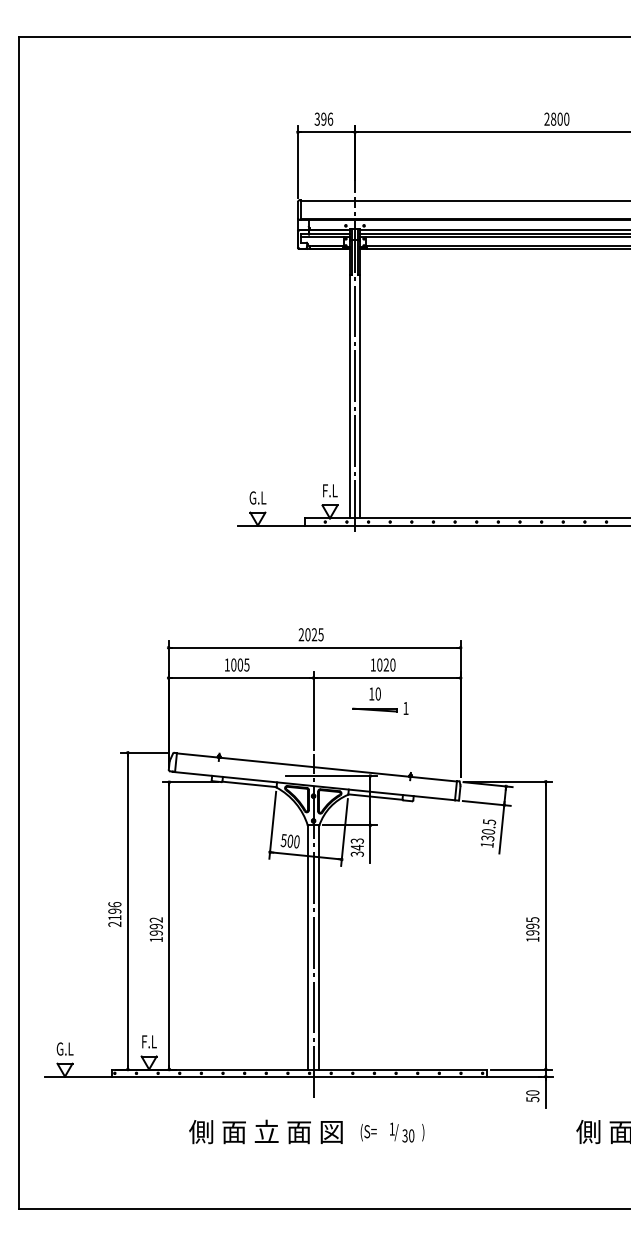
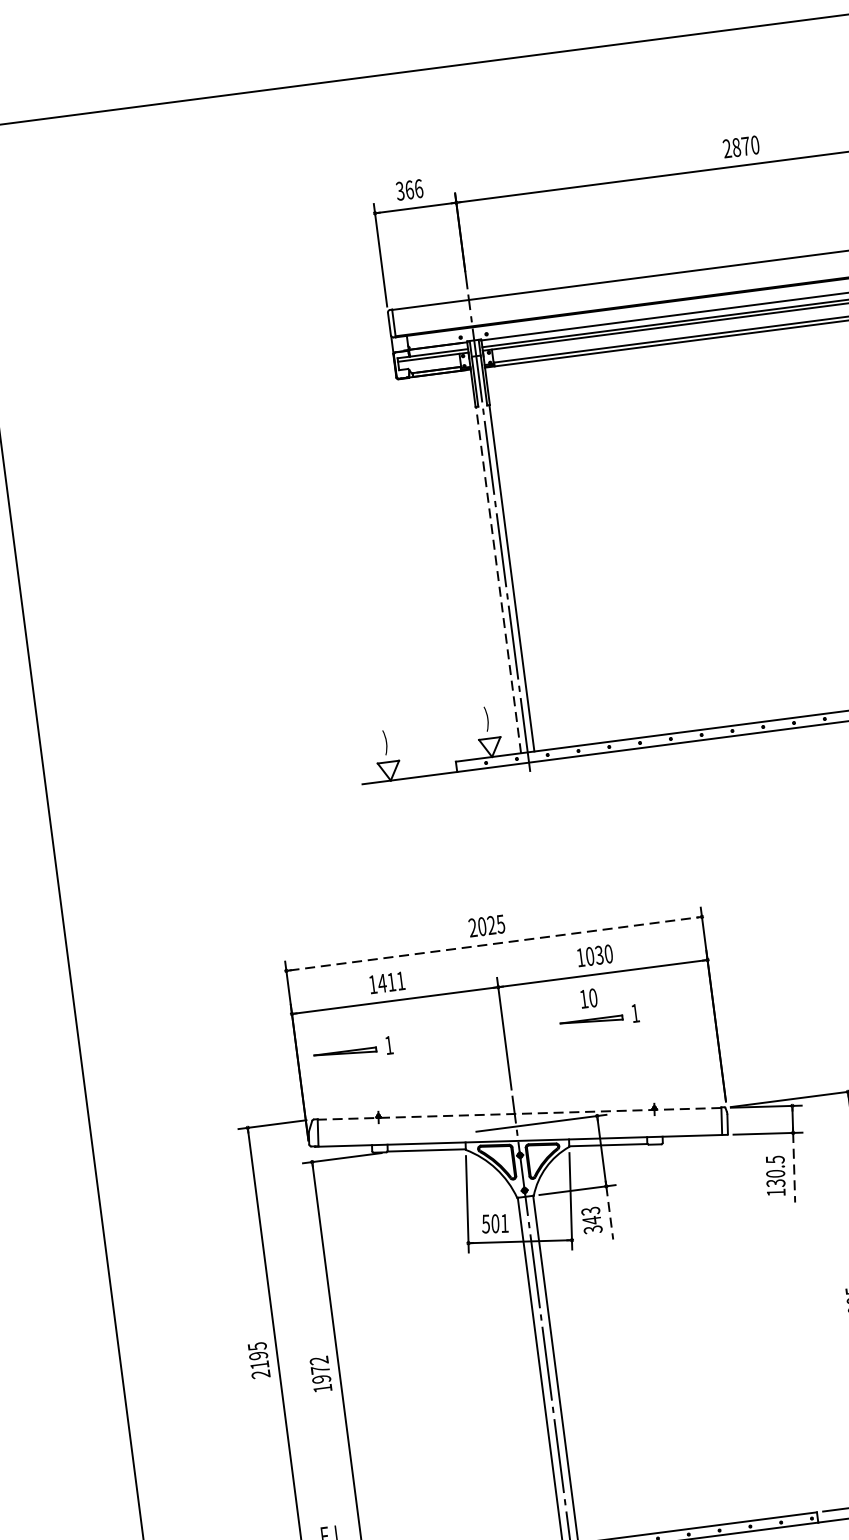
text: (323, 118) -> (408, 188), 396 -> 366
text: (559, 118) -> (744, 145), 2800 -> 2870
line: (350, 396) -> (498, 579), solid -> dashed
text: (330, 491) -> (487, 718), F.L -> )
text: (257, 498) -> (385, 742), G.L -> )
line: (314, 647) -> (493, 943), solid -> dashed
text: (239, 664) -> (390, 981), 1005 -> 1411
text: (385, 665) -> (598, 956), 1020 -> 1030
part: (207, 708) -> (352, 1050), added
line: (316, 767) -> (518, 1113), solid -> dashed
line: (501, 829) -> (793, 1168), solid -> dashed
text: (296, 841) -> (504, 1222), 500 -> 501
line: (370, 844) -> (610, 1213), solid -> dashed
text: (114, 904) -> (256, 1346), 2196 -> 2195
text: (155, 926) -> (319, 1370), 1992 -> 1972

